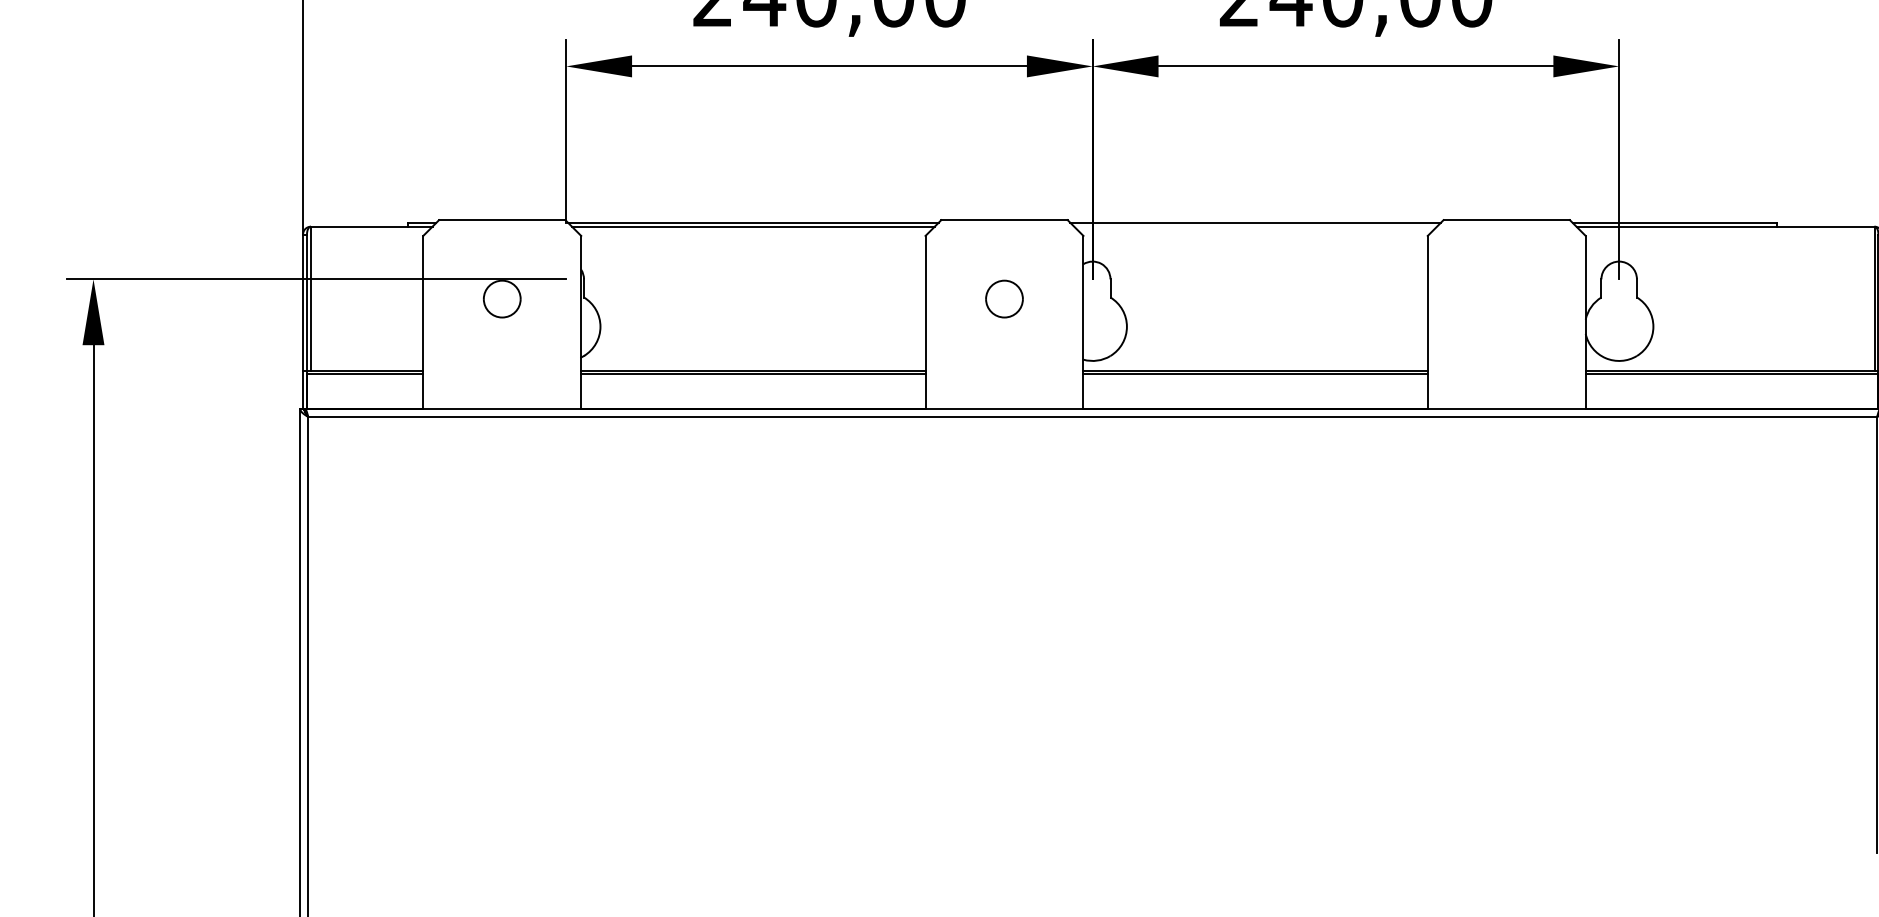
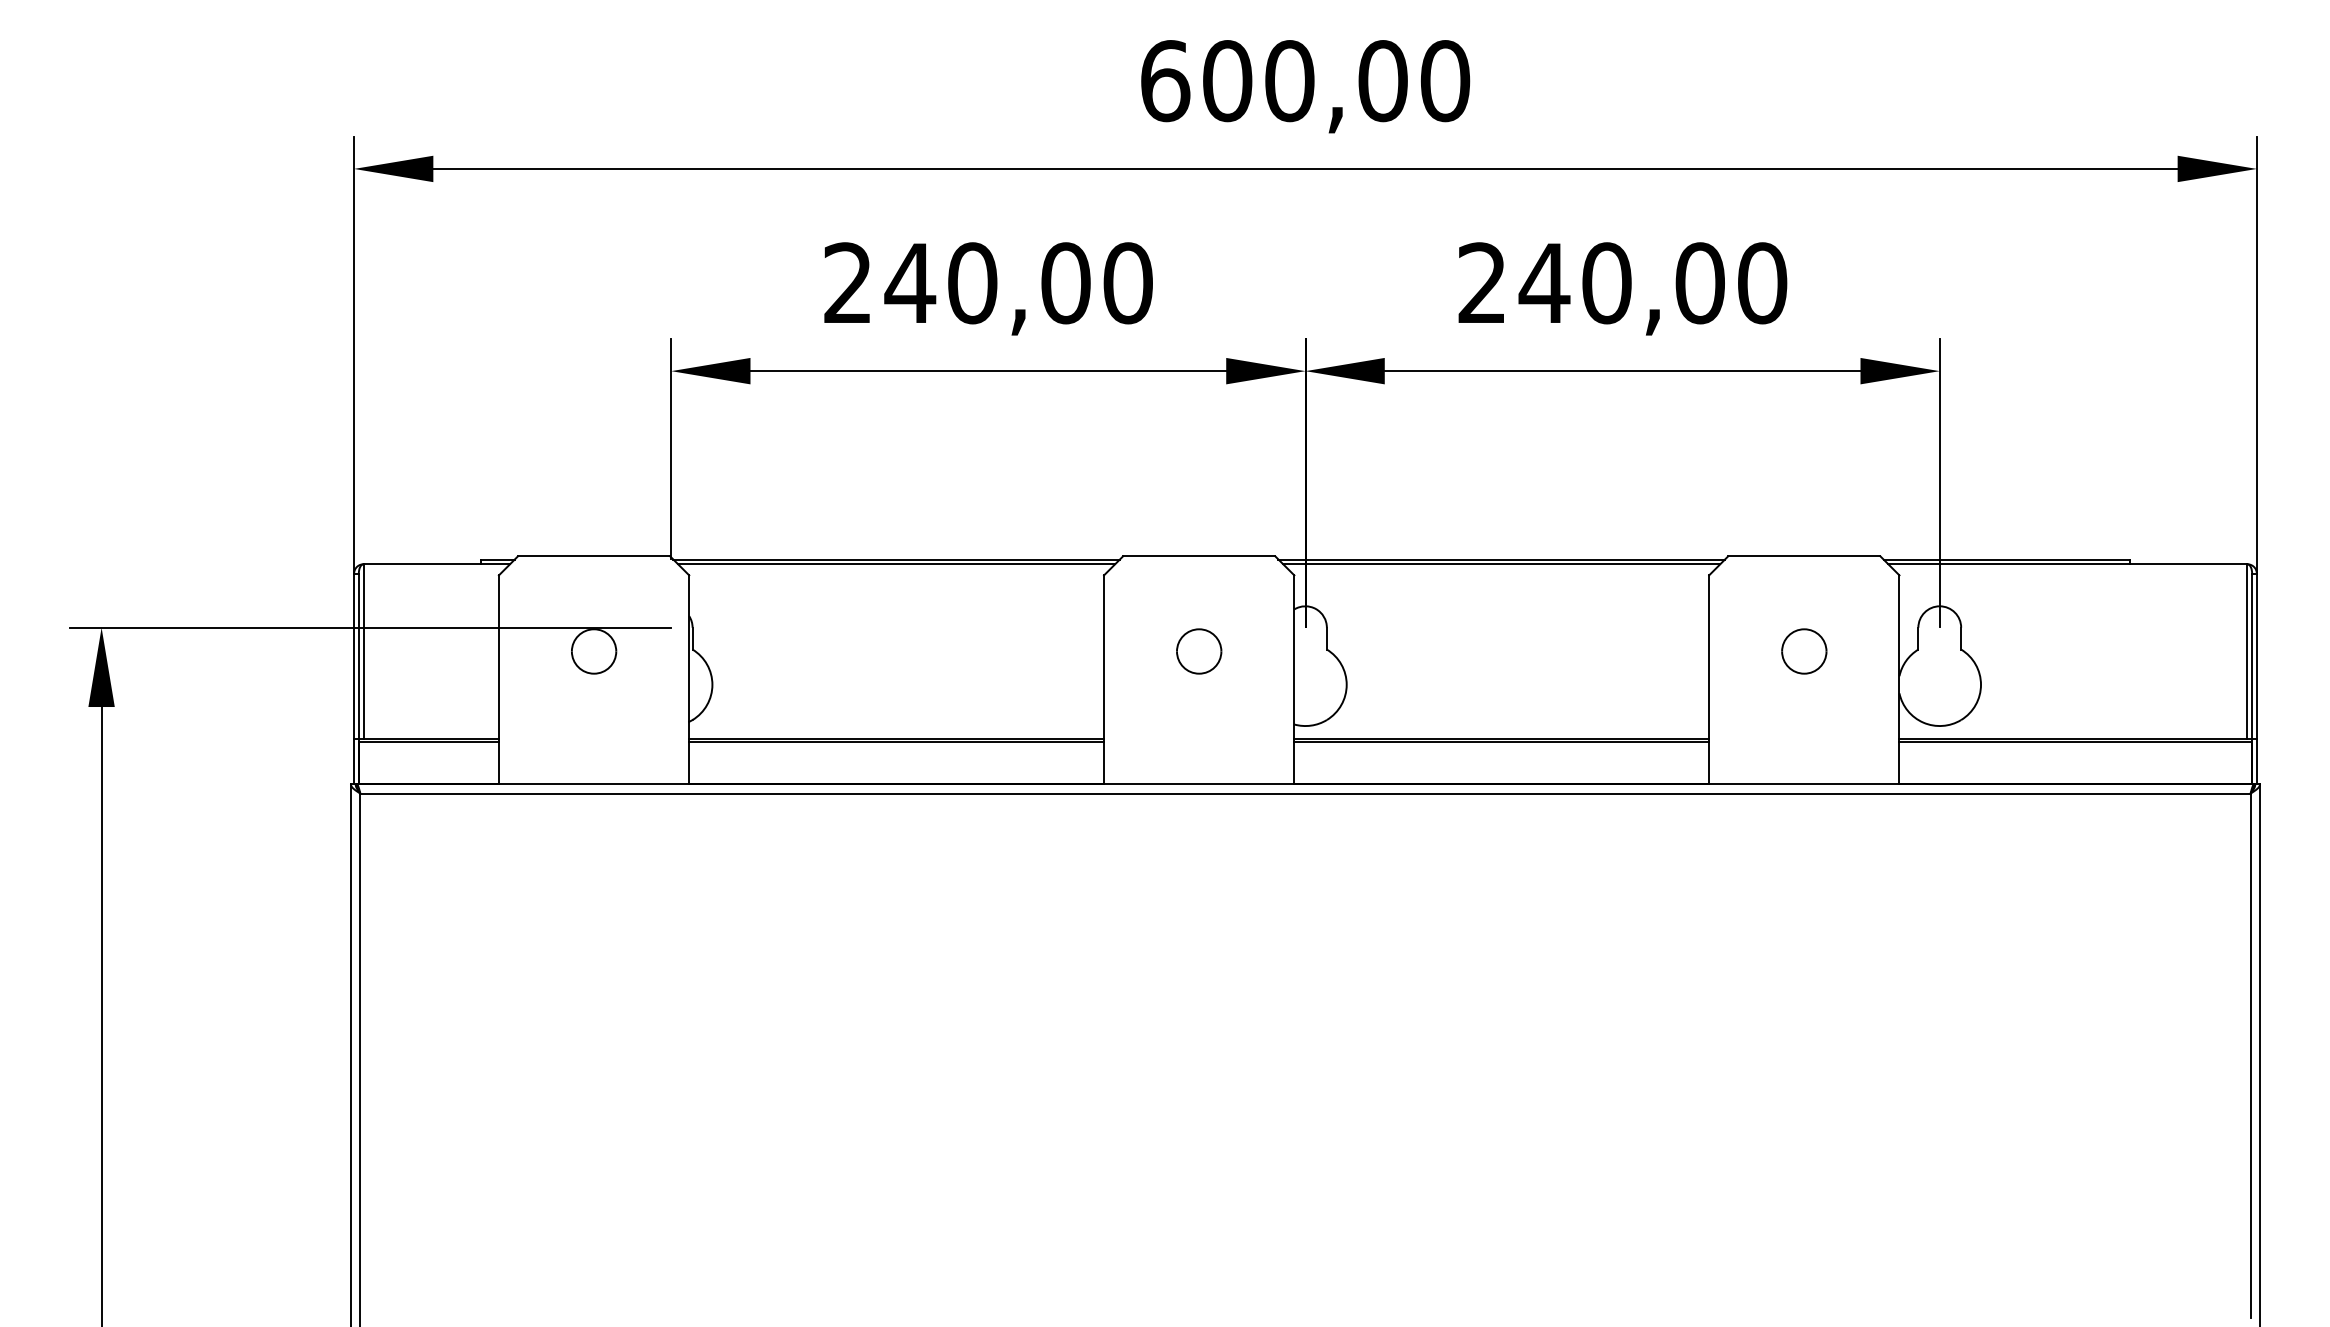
line: (1255, 226) -> (1501, 564), added
part: (1506, 299) -> (1804, 651), added

